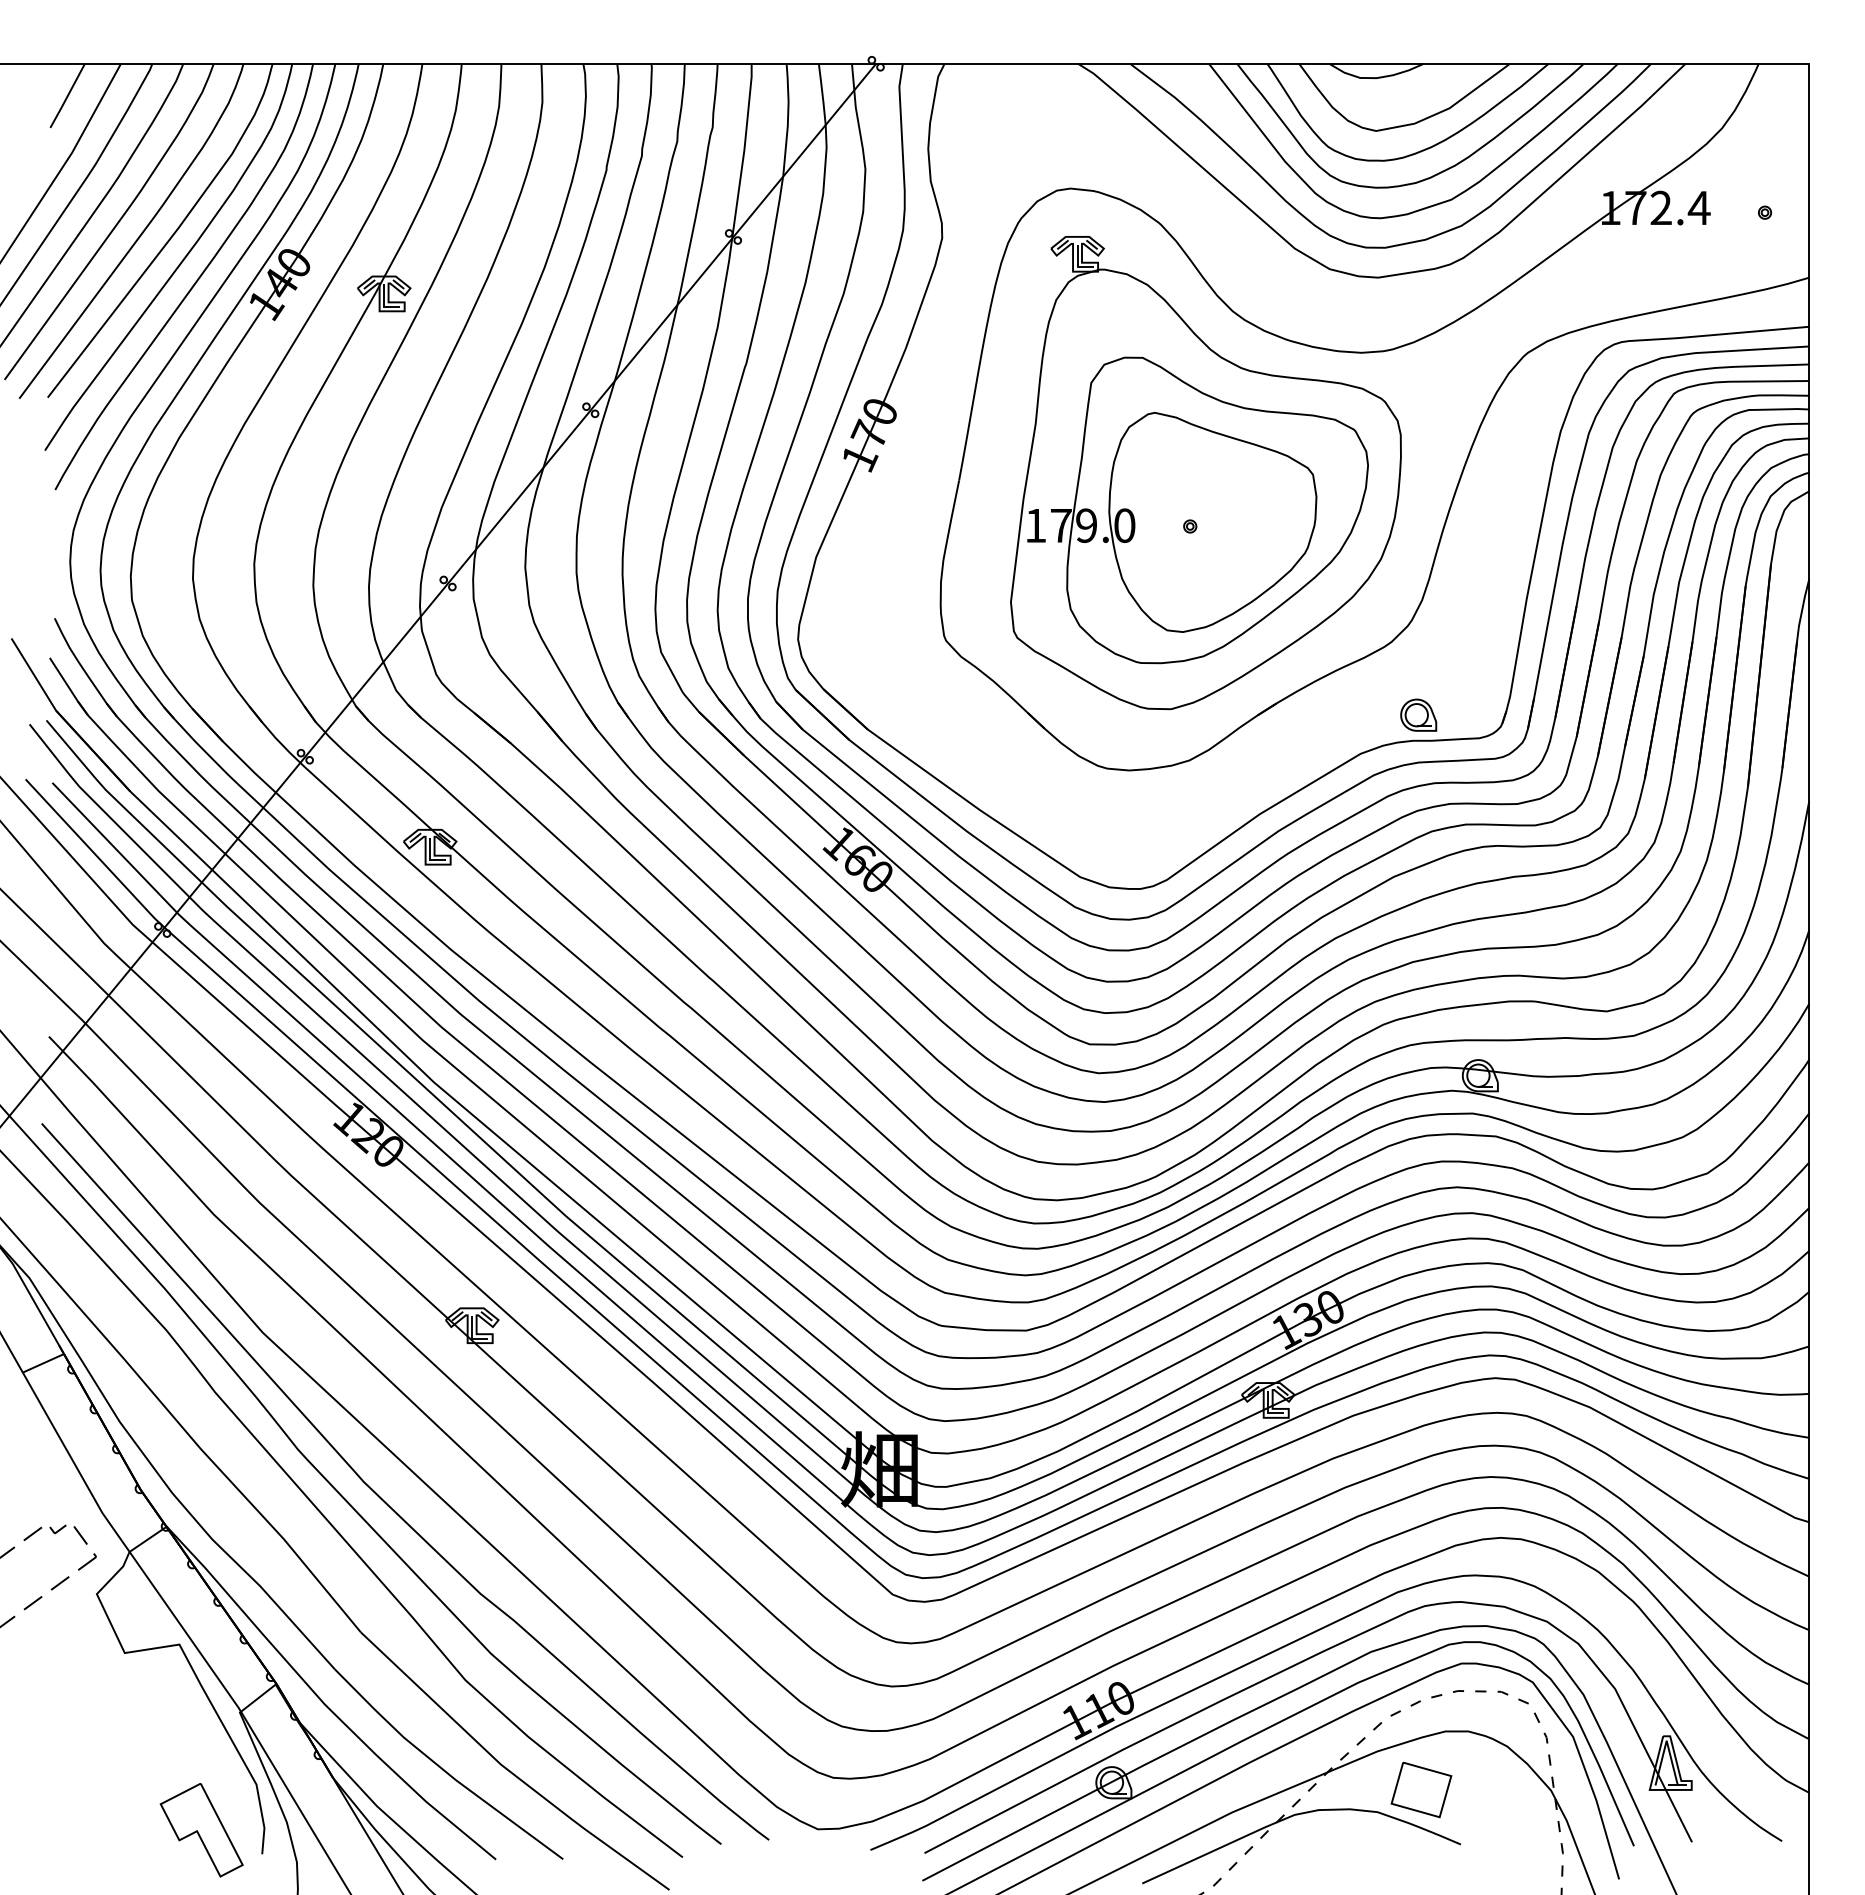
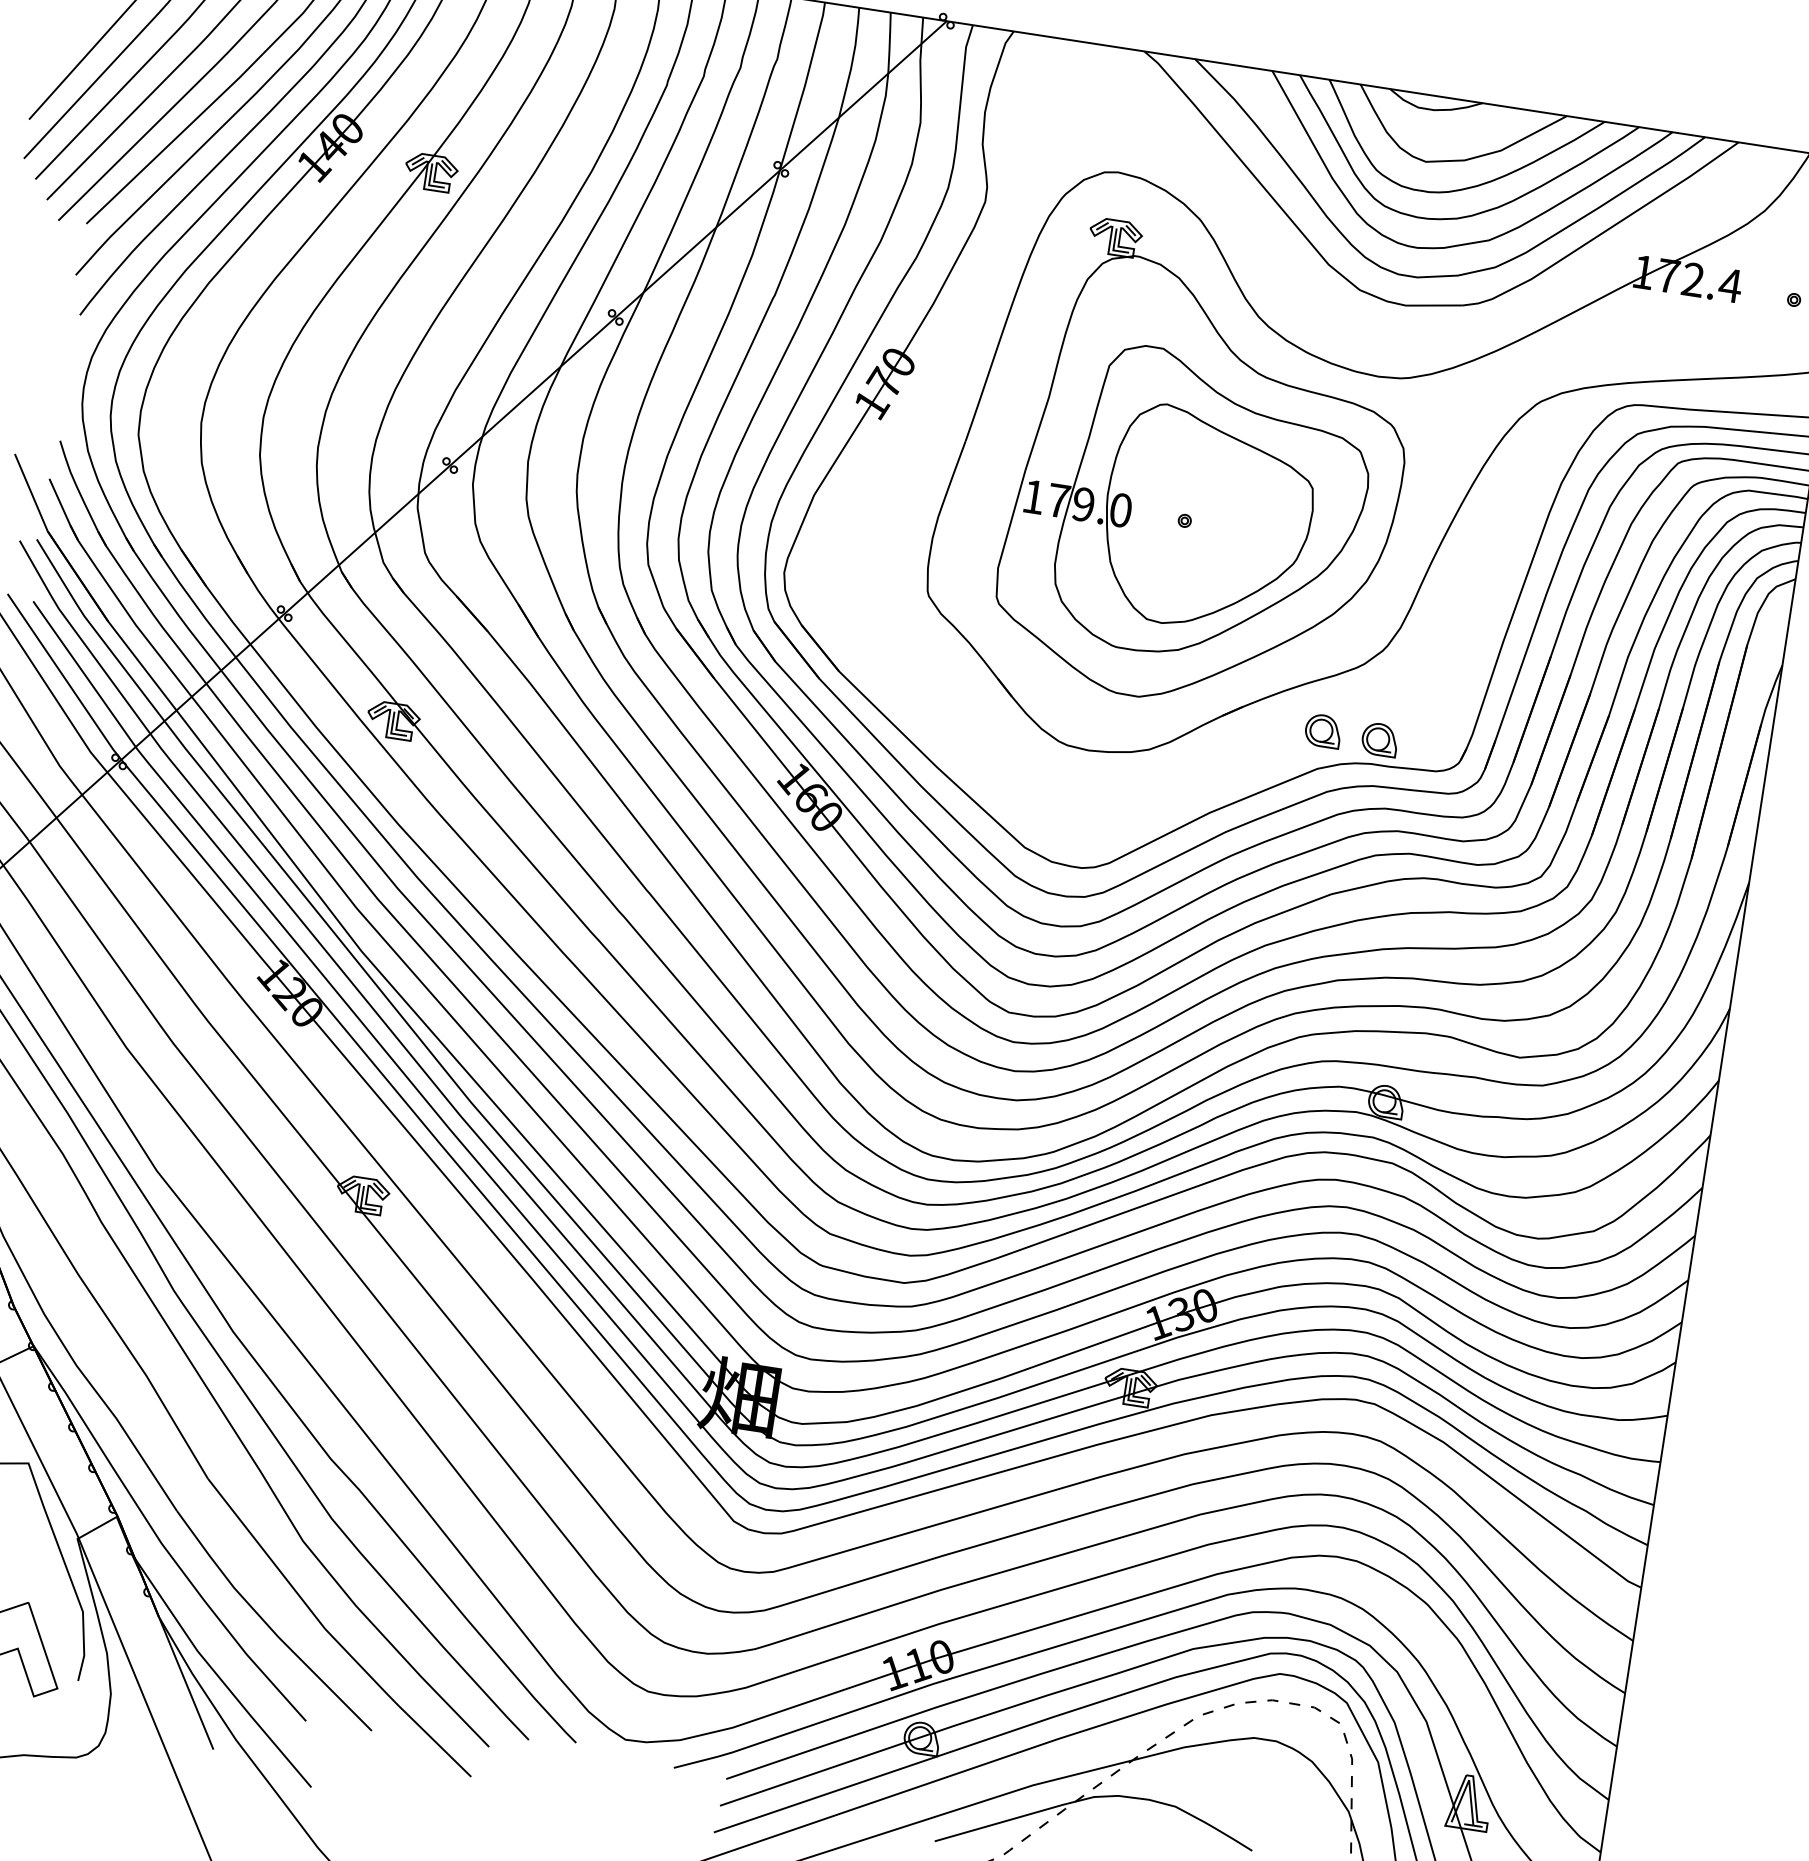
part: (1360, 714) -> (1323, 730), added
part: (1421, 1789) -> (1221, 1791), removed

